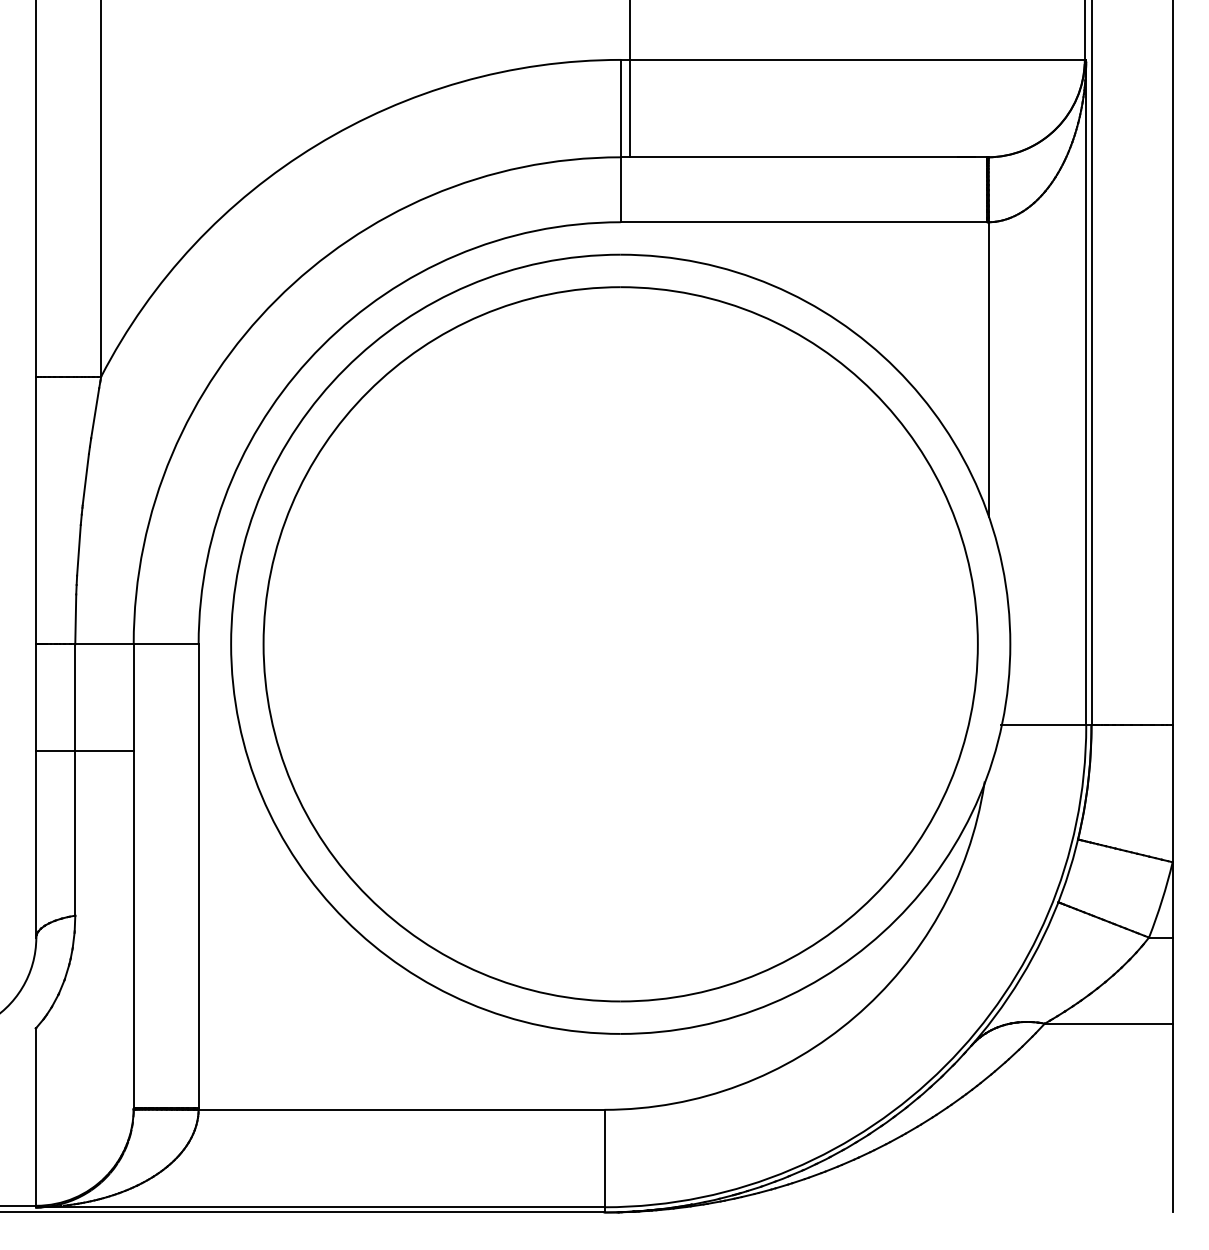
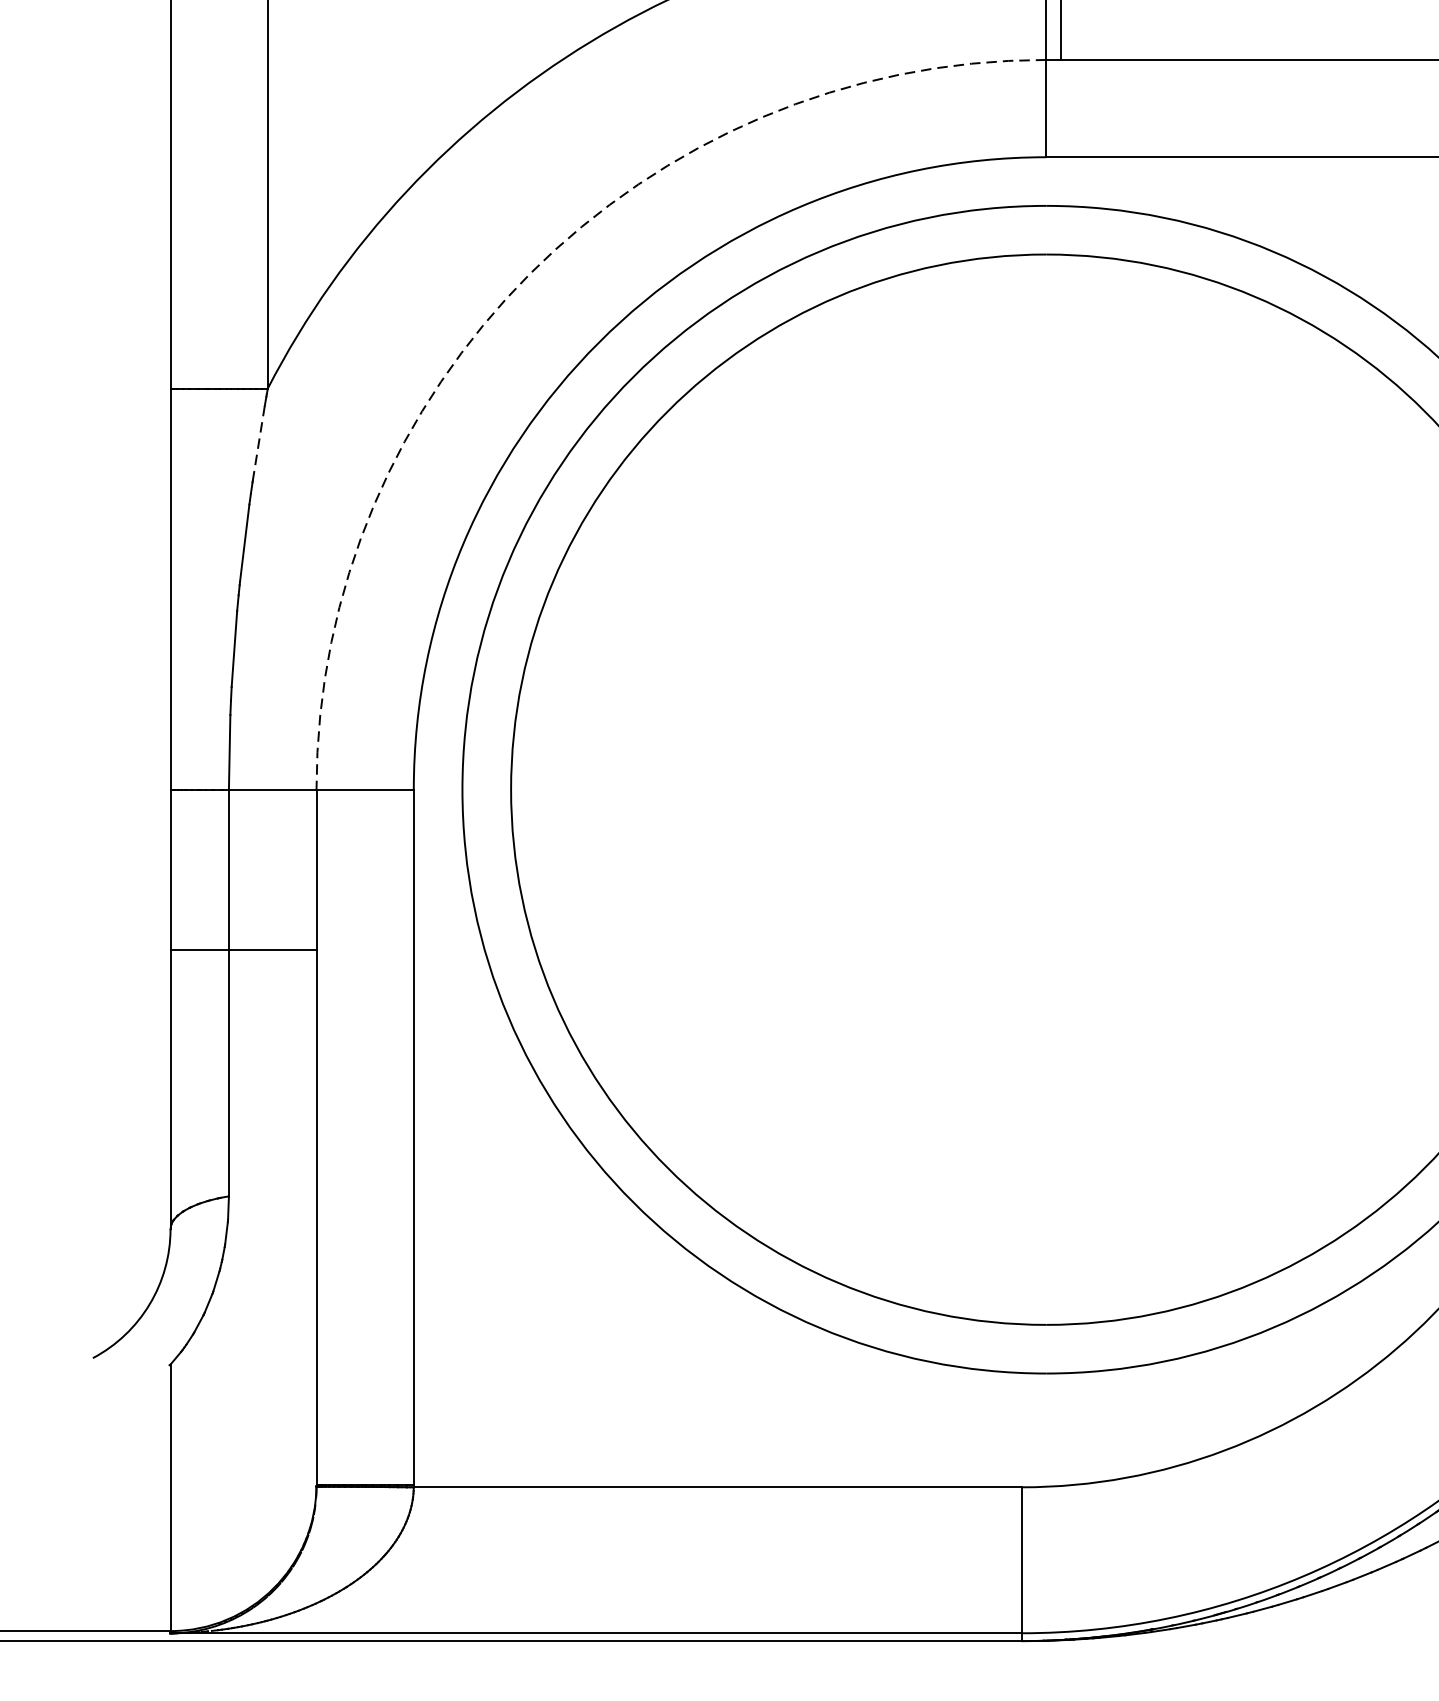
arc: (276, 299) -> (530, 272), solid -> dashed
line: (95, 413) -> (259, 443), solid -> dashed

